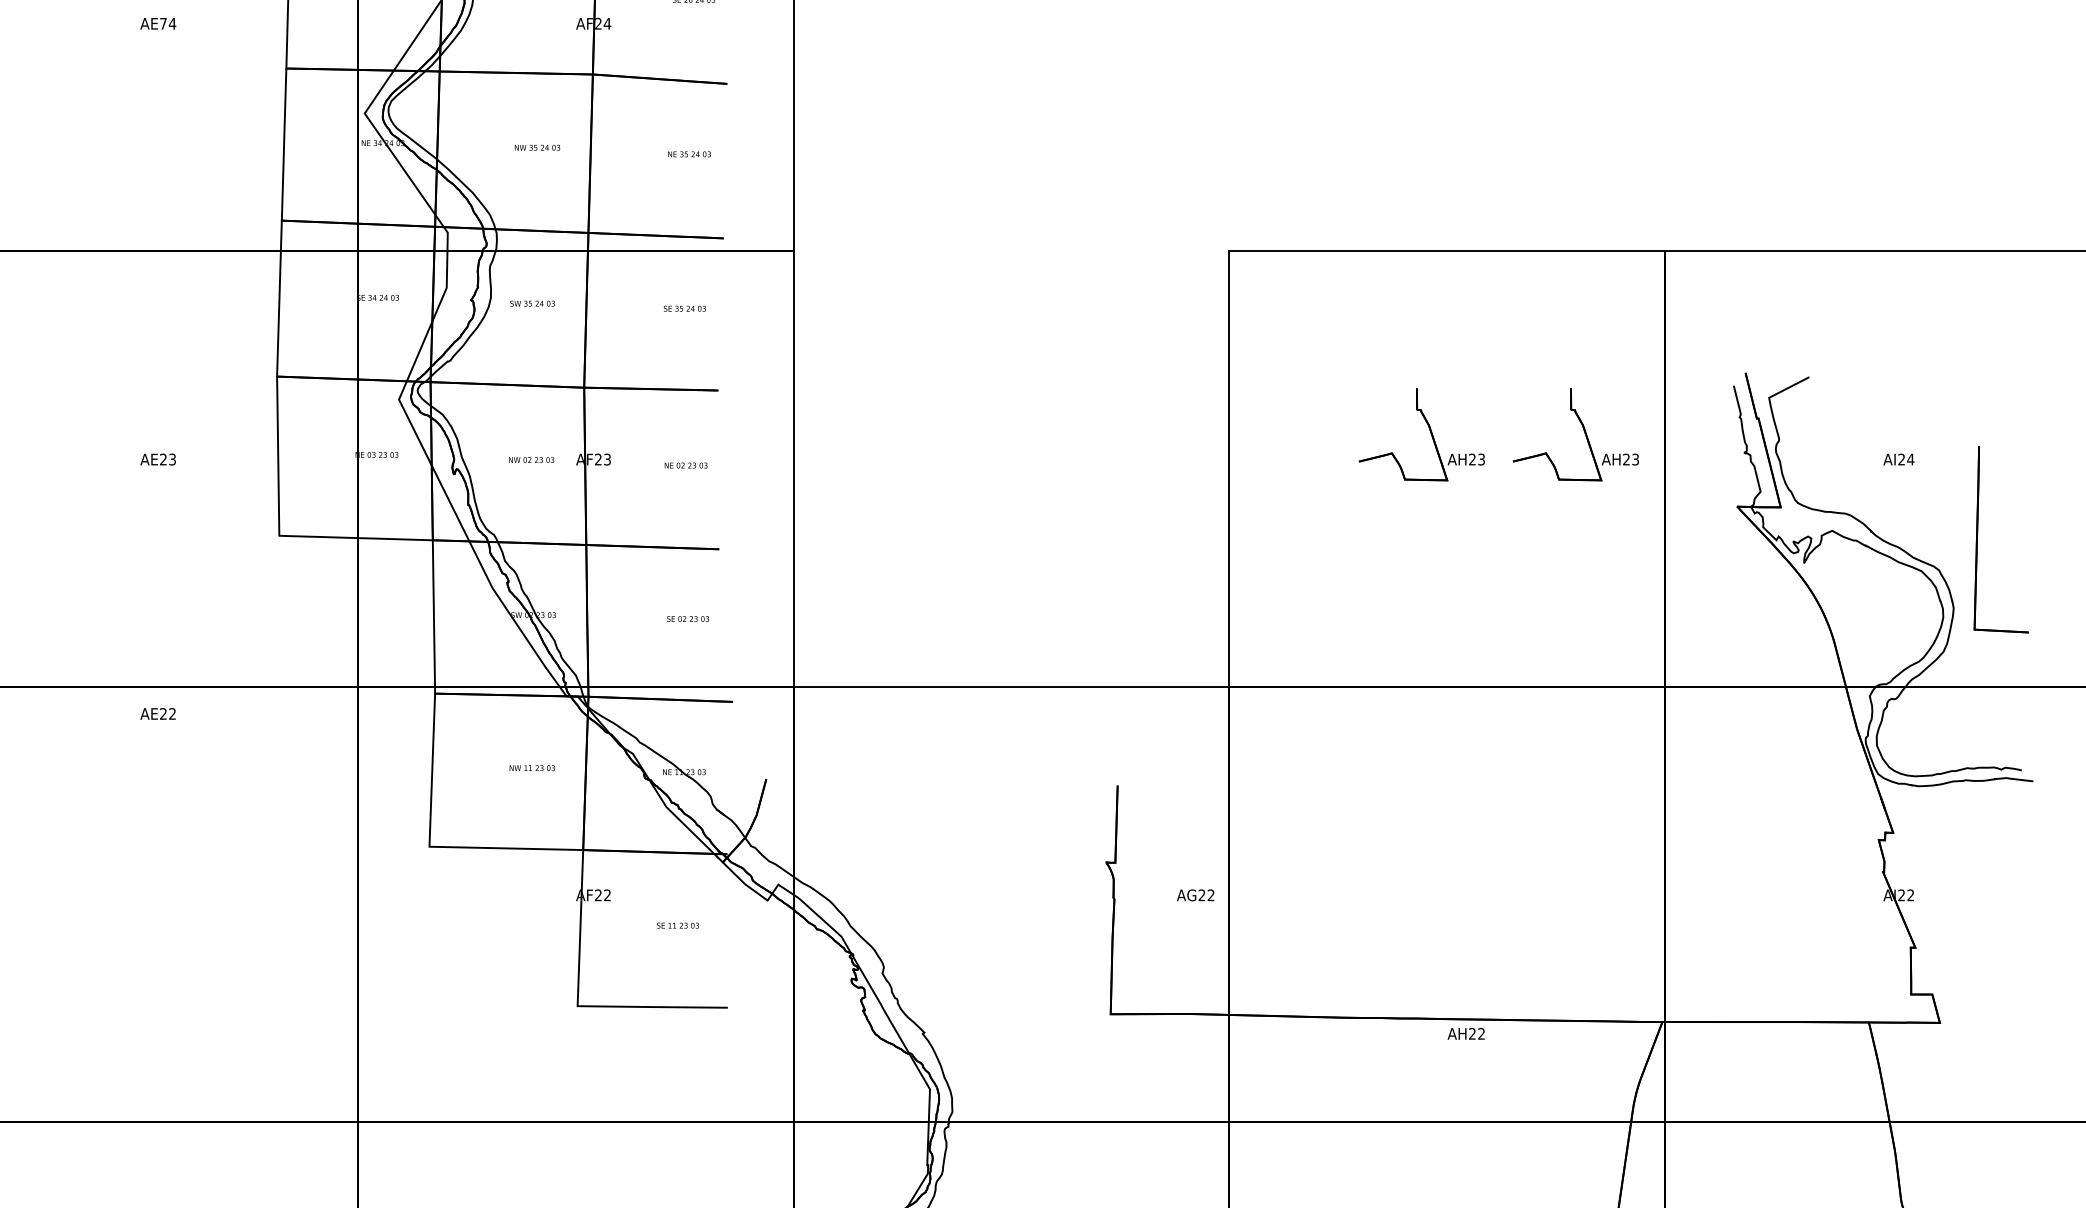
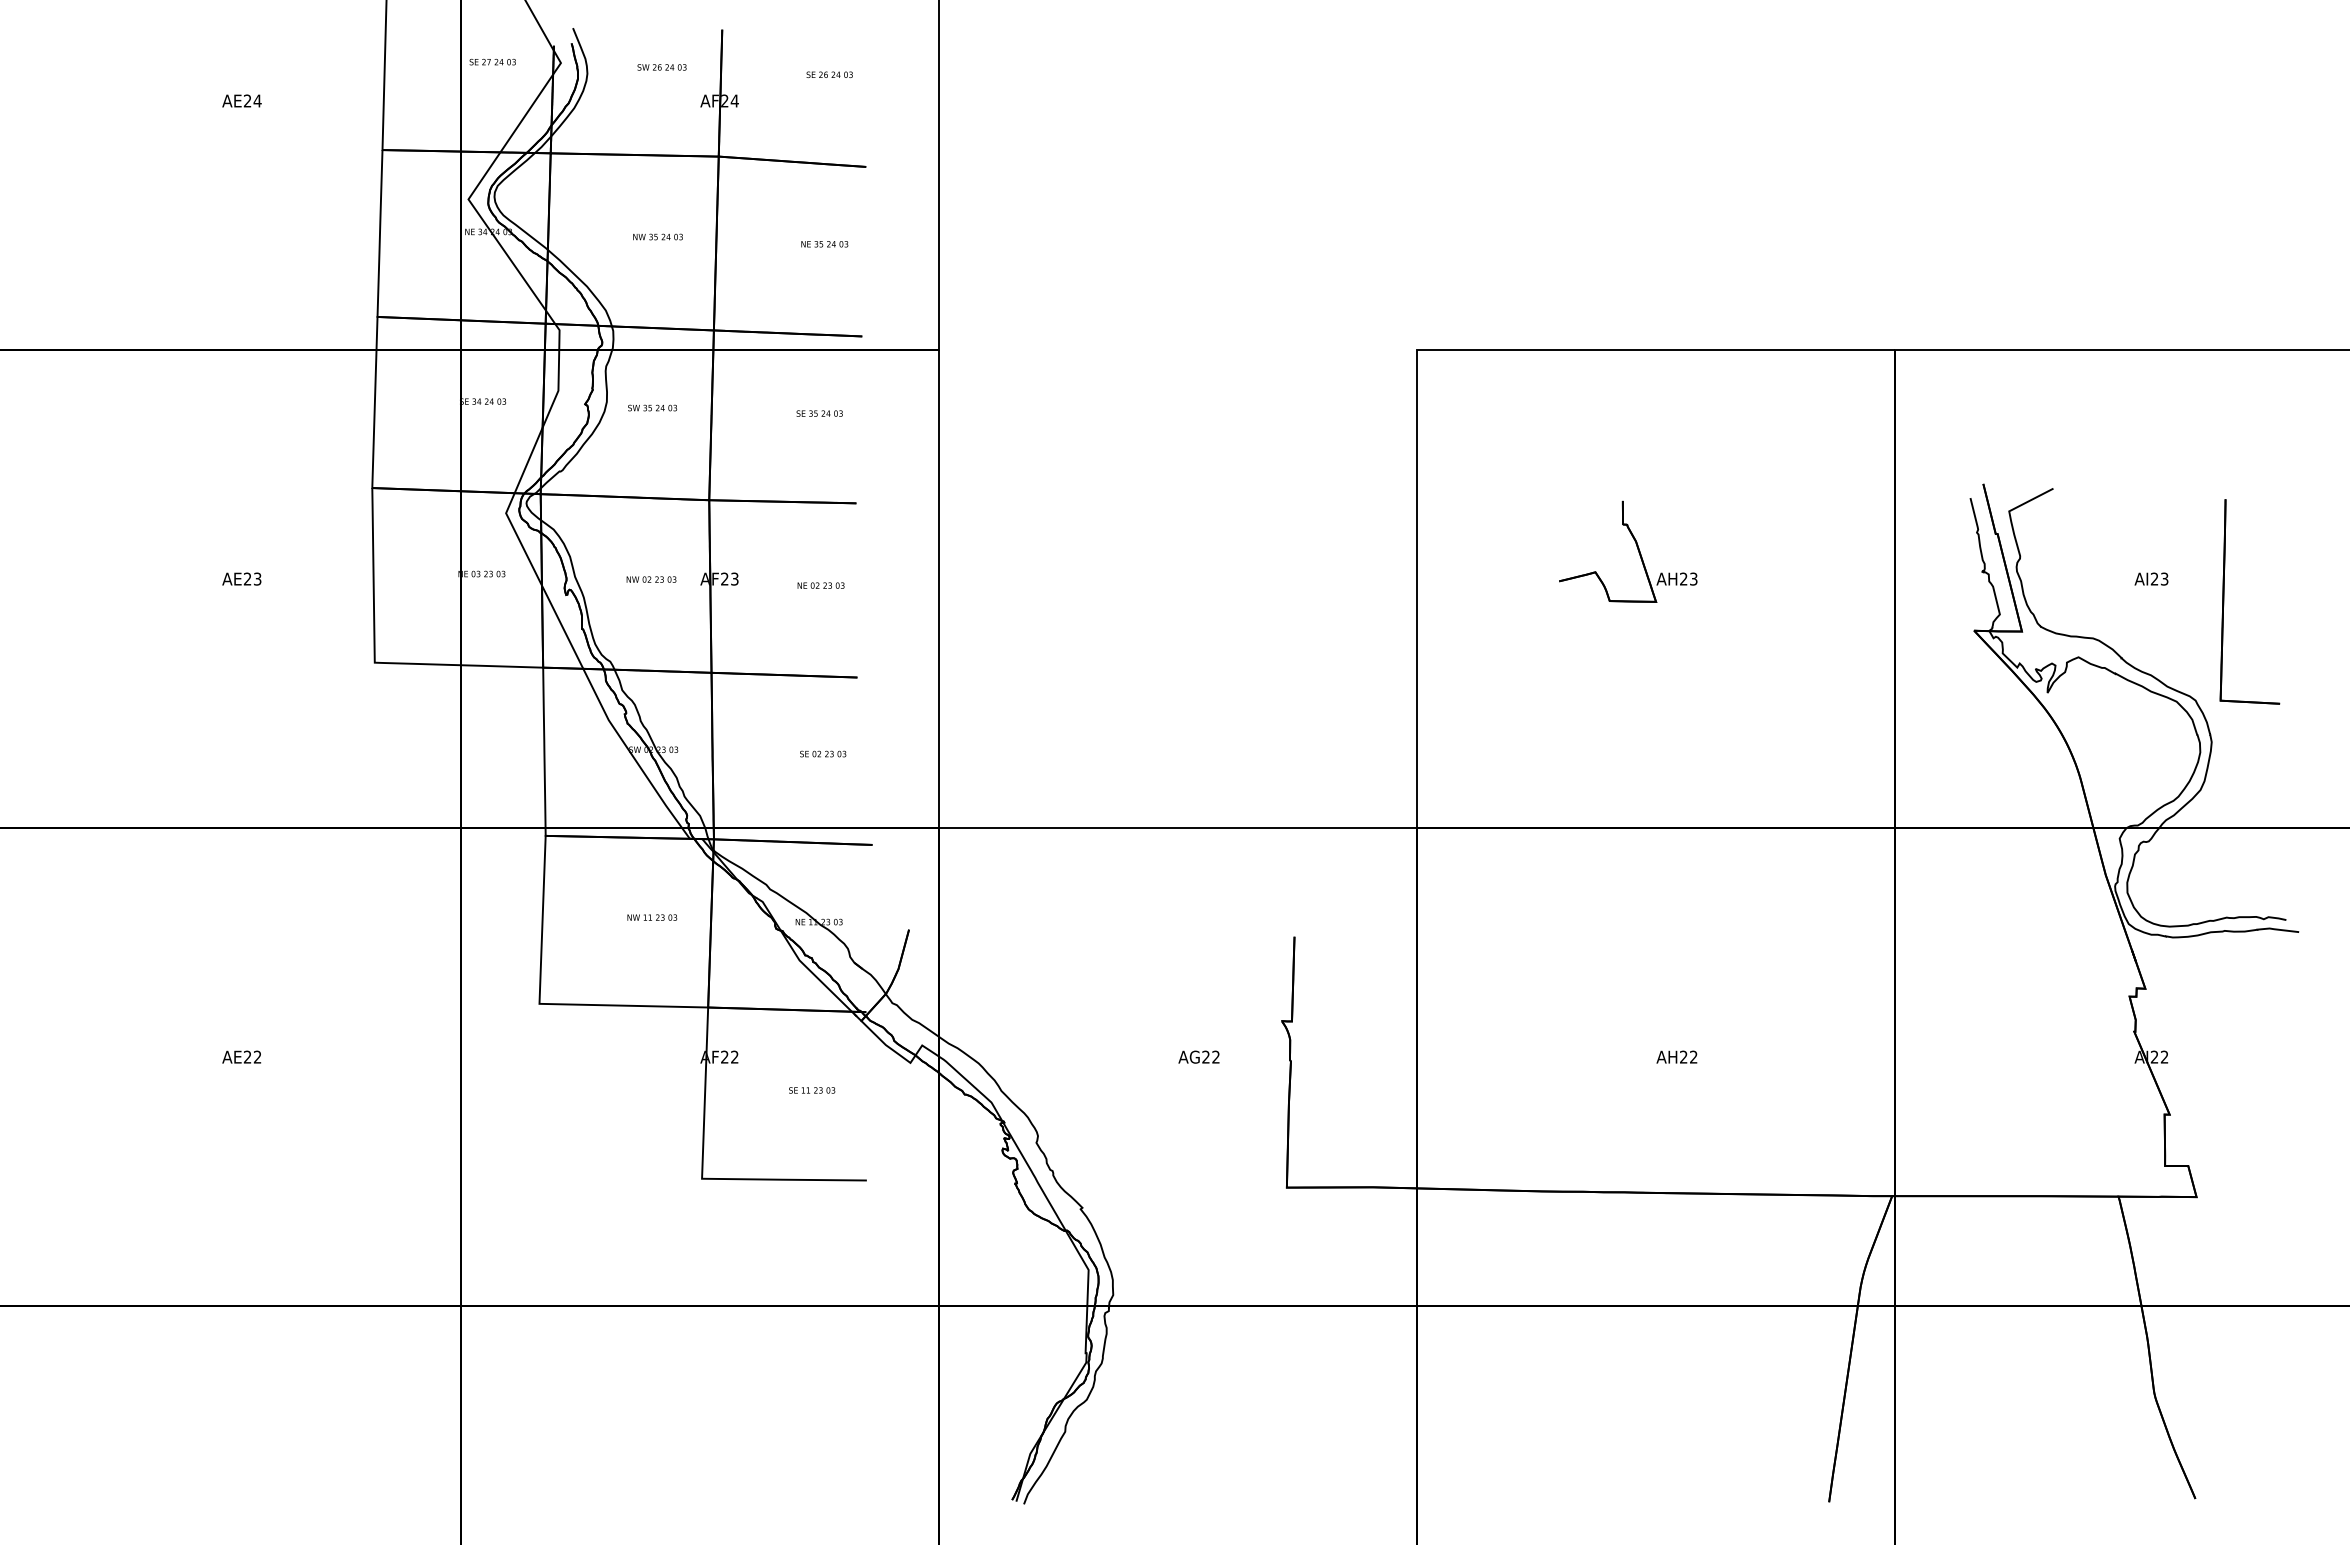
text: (163, 23) -> (247, 100), AE74 -> AE24
part: (1584, 432) -> (1806, 549), removed
text: (1910, 459) -> (2164, 578), AI24 -> AI23
part: (1978, 539) -> (2224, 601), moved
text: (157, 713) -> (241, 1056), moved
text: (1195, 894) -> (1198, 1056), moved
text: (1465, 1033) -> (1676, 1056), moved

